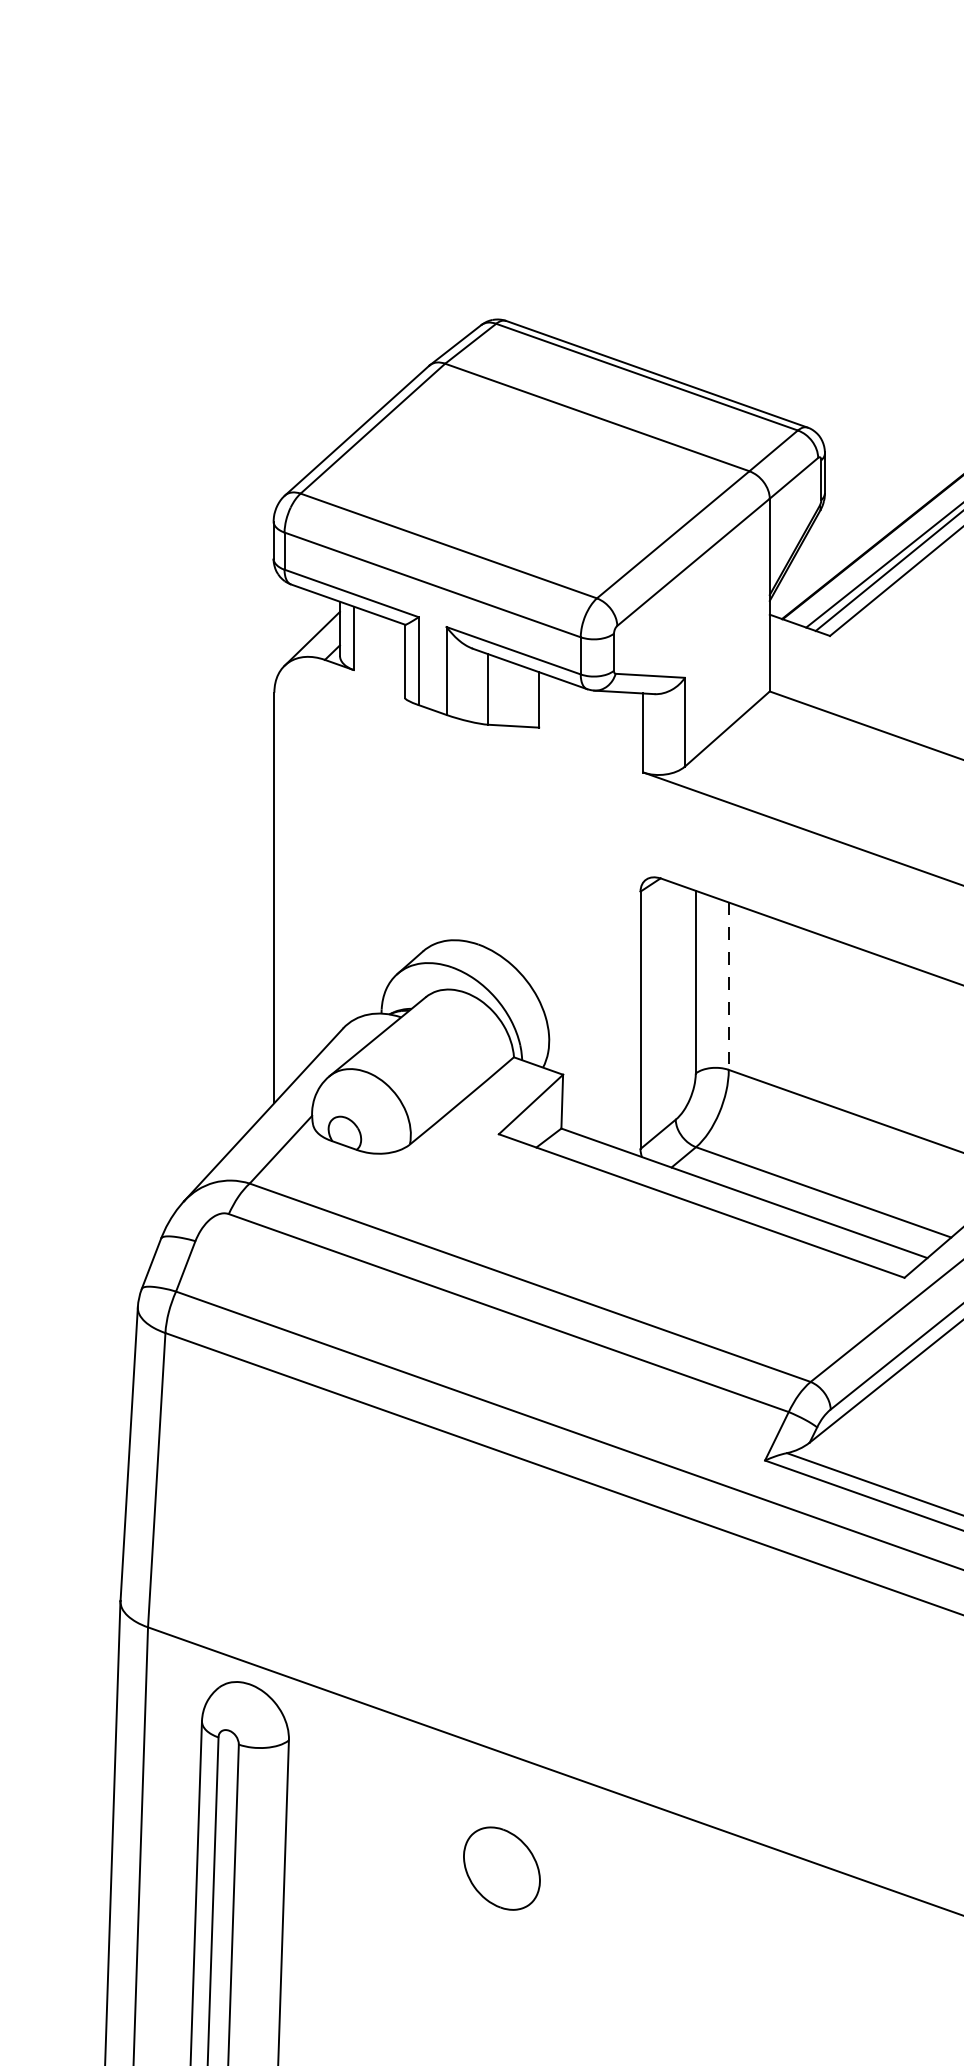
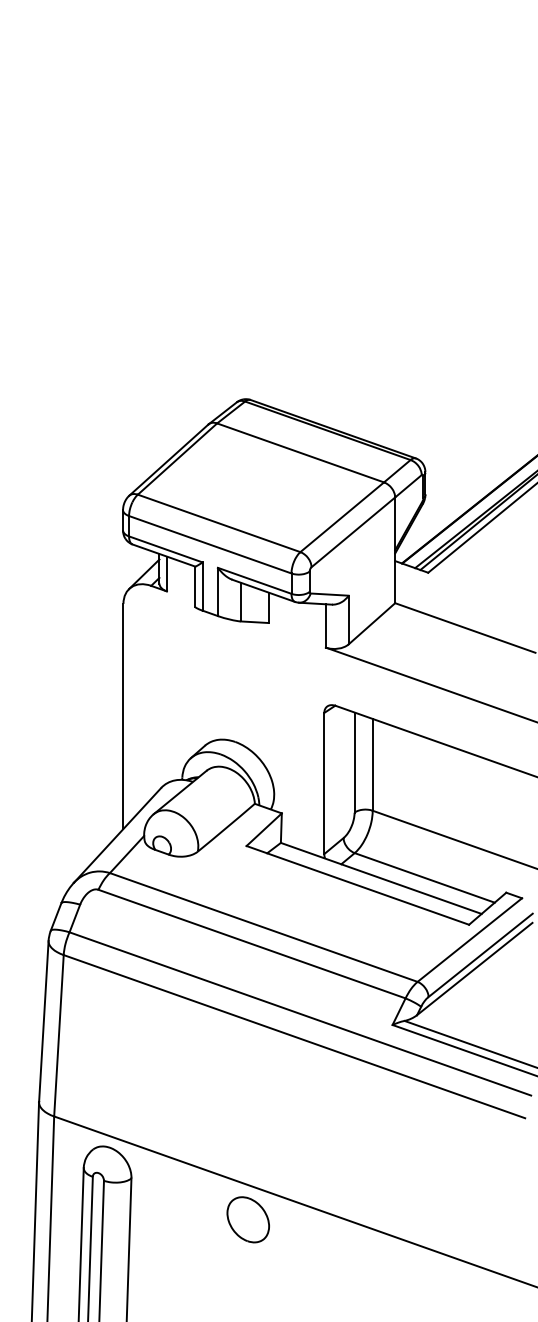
line: (728, 985) -> (372, 764), dashed -> solid
part: (500, 1868) -> (247, 1219), moved

